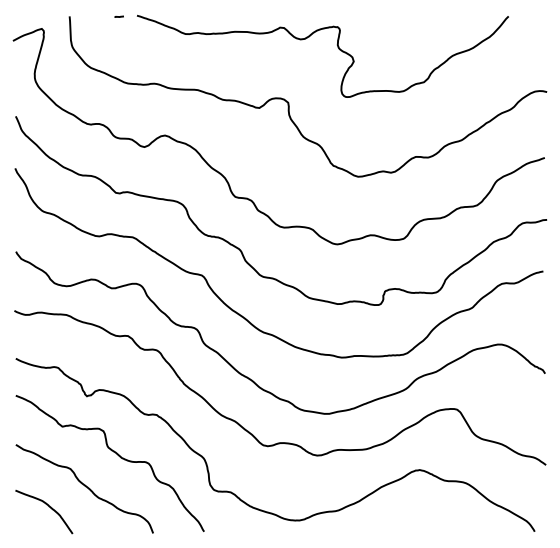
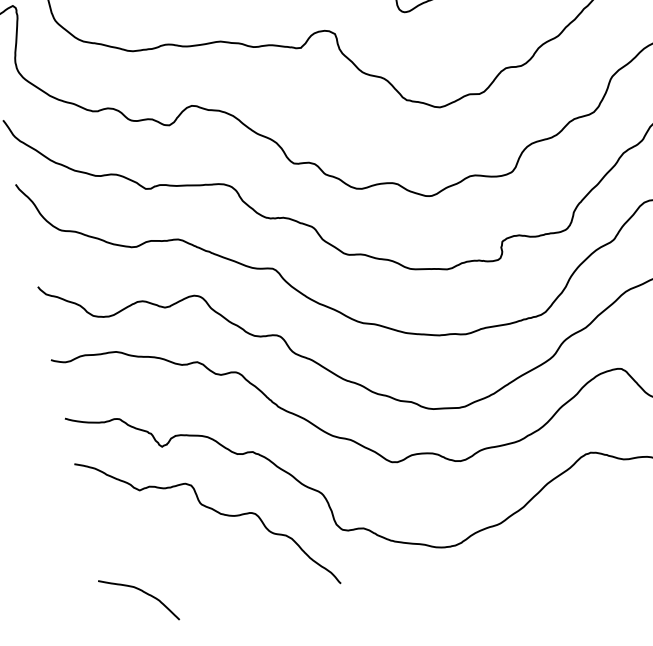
curve: (85, 487) -> (183, 559), removed

